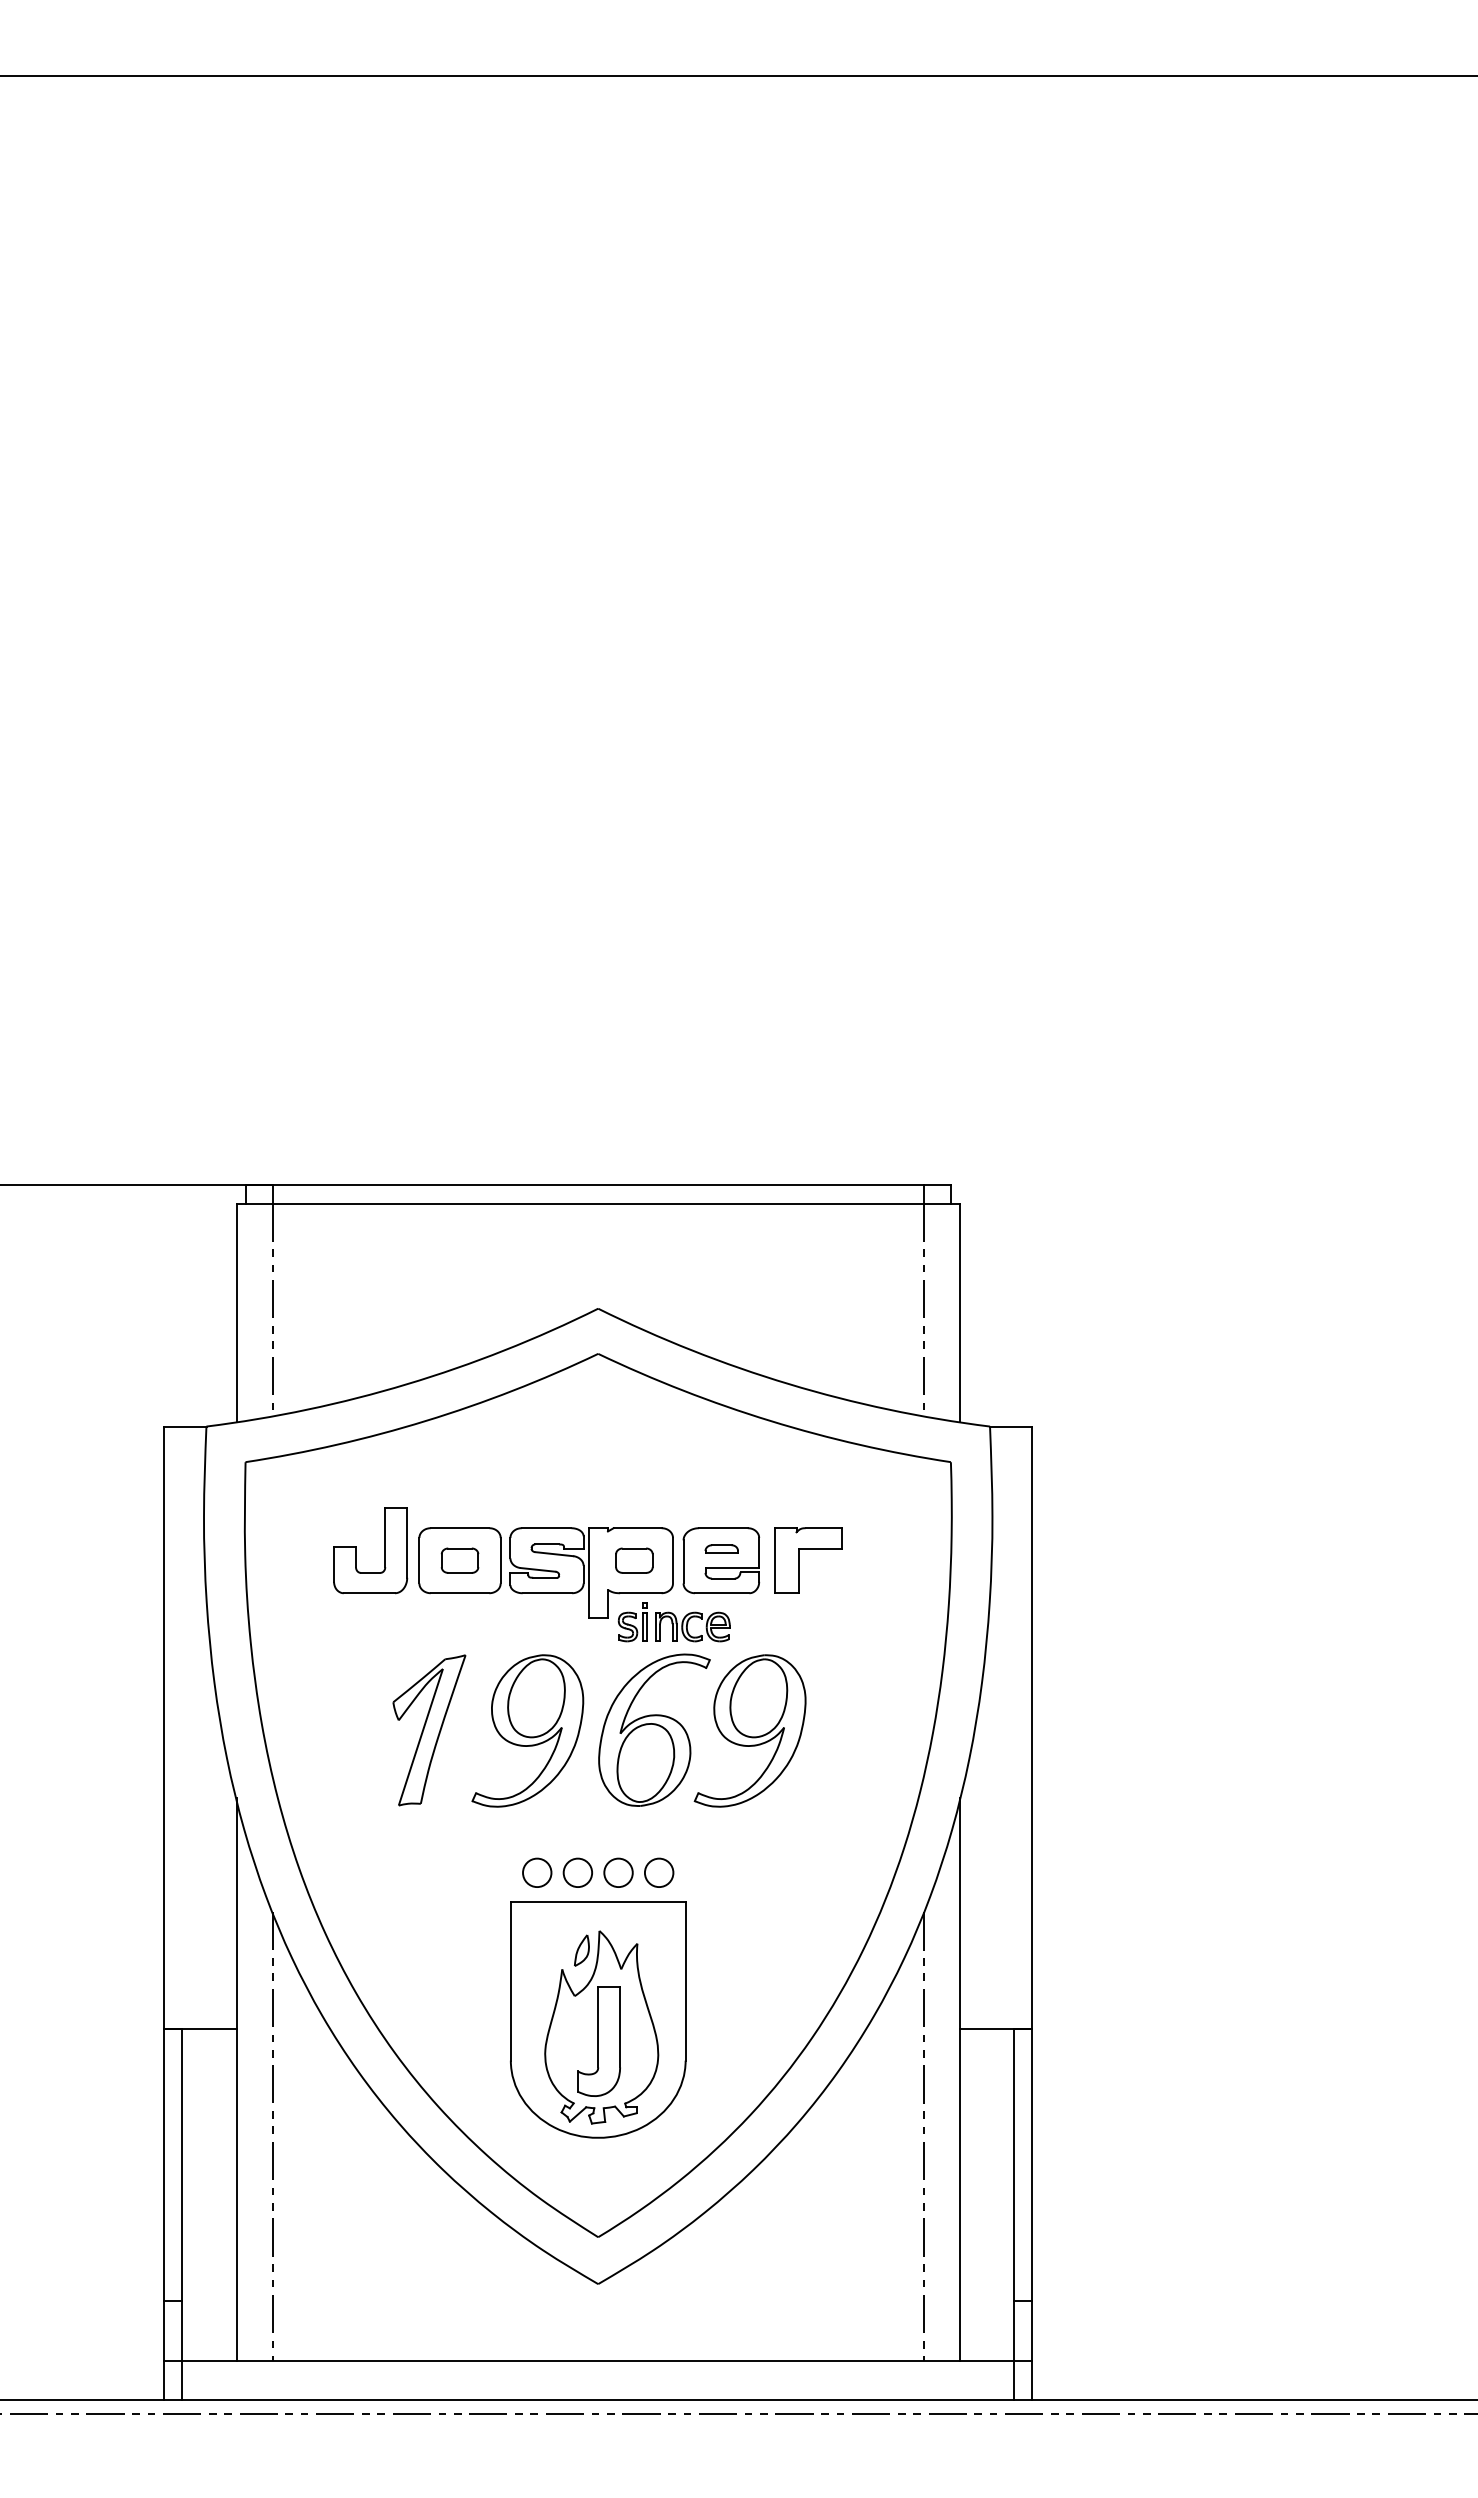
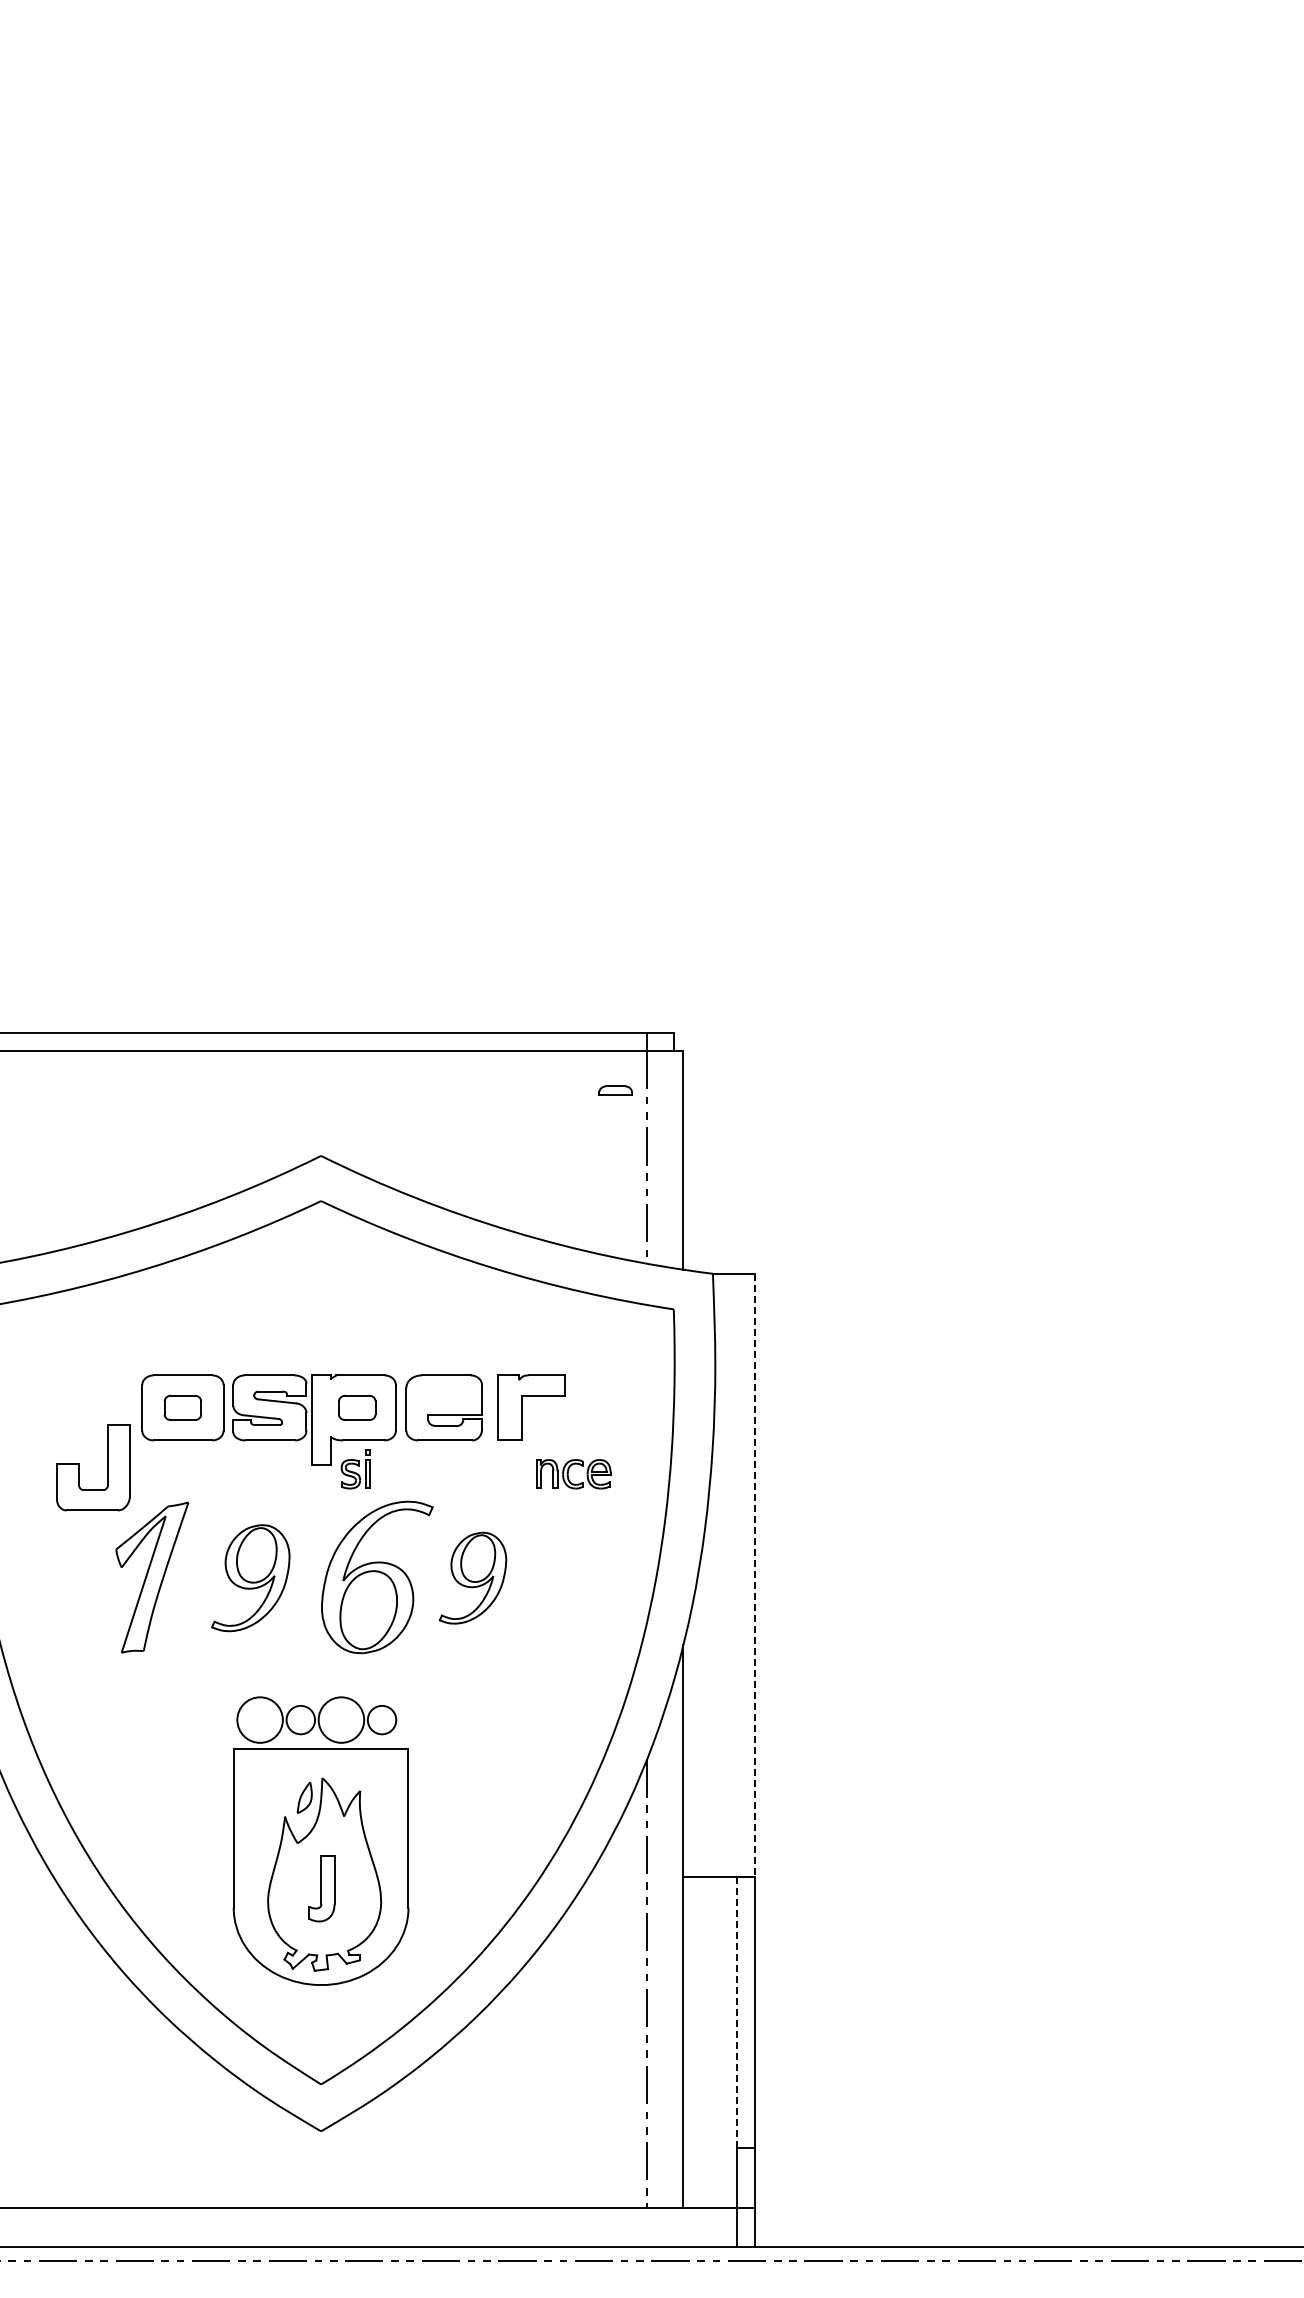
part: (721, 1548) -> (615, 1089), moved
part: (356, 1550) -> (79, 1467), moved
part: (692, 1626) -> (573, 1473), moved
line: (1032, 1728) -> (755, 1575), solid -> dashed
part: (527, 1730) -> (250, 1577), size x0.7
part: (749, 1730) -> (472, 1577), size x0.6
circle: (537, 1872) -> (260, 1719), size x1.6
circle: (618, 1872) -> (341, 1719), size x1.6
part: (598, 2041) -> (321, 1888), size x0.6
line: (1014, 2164) -> (737, 2011), solid -> dashed

